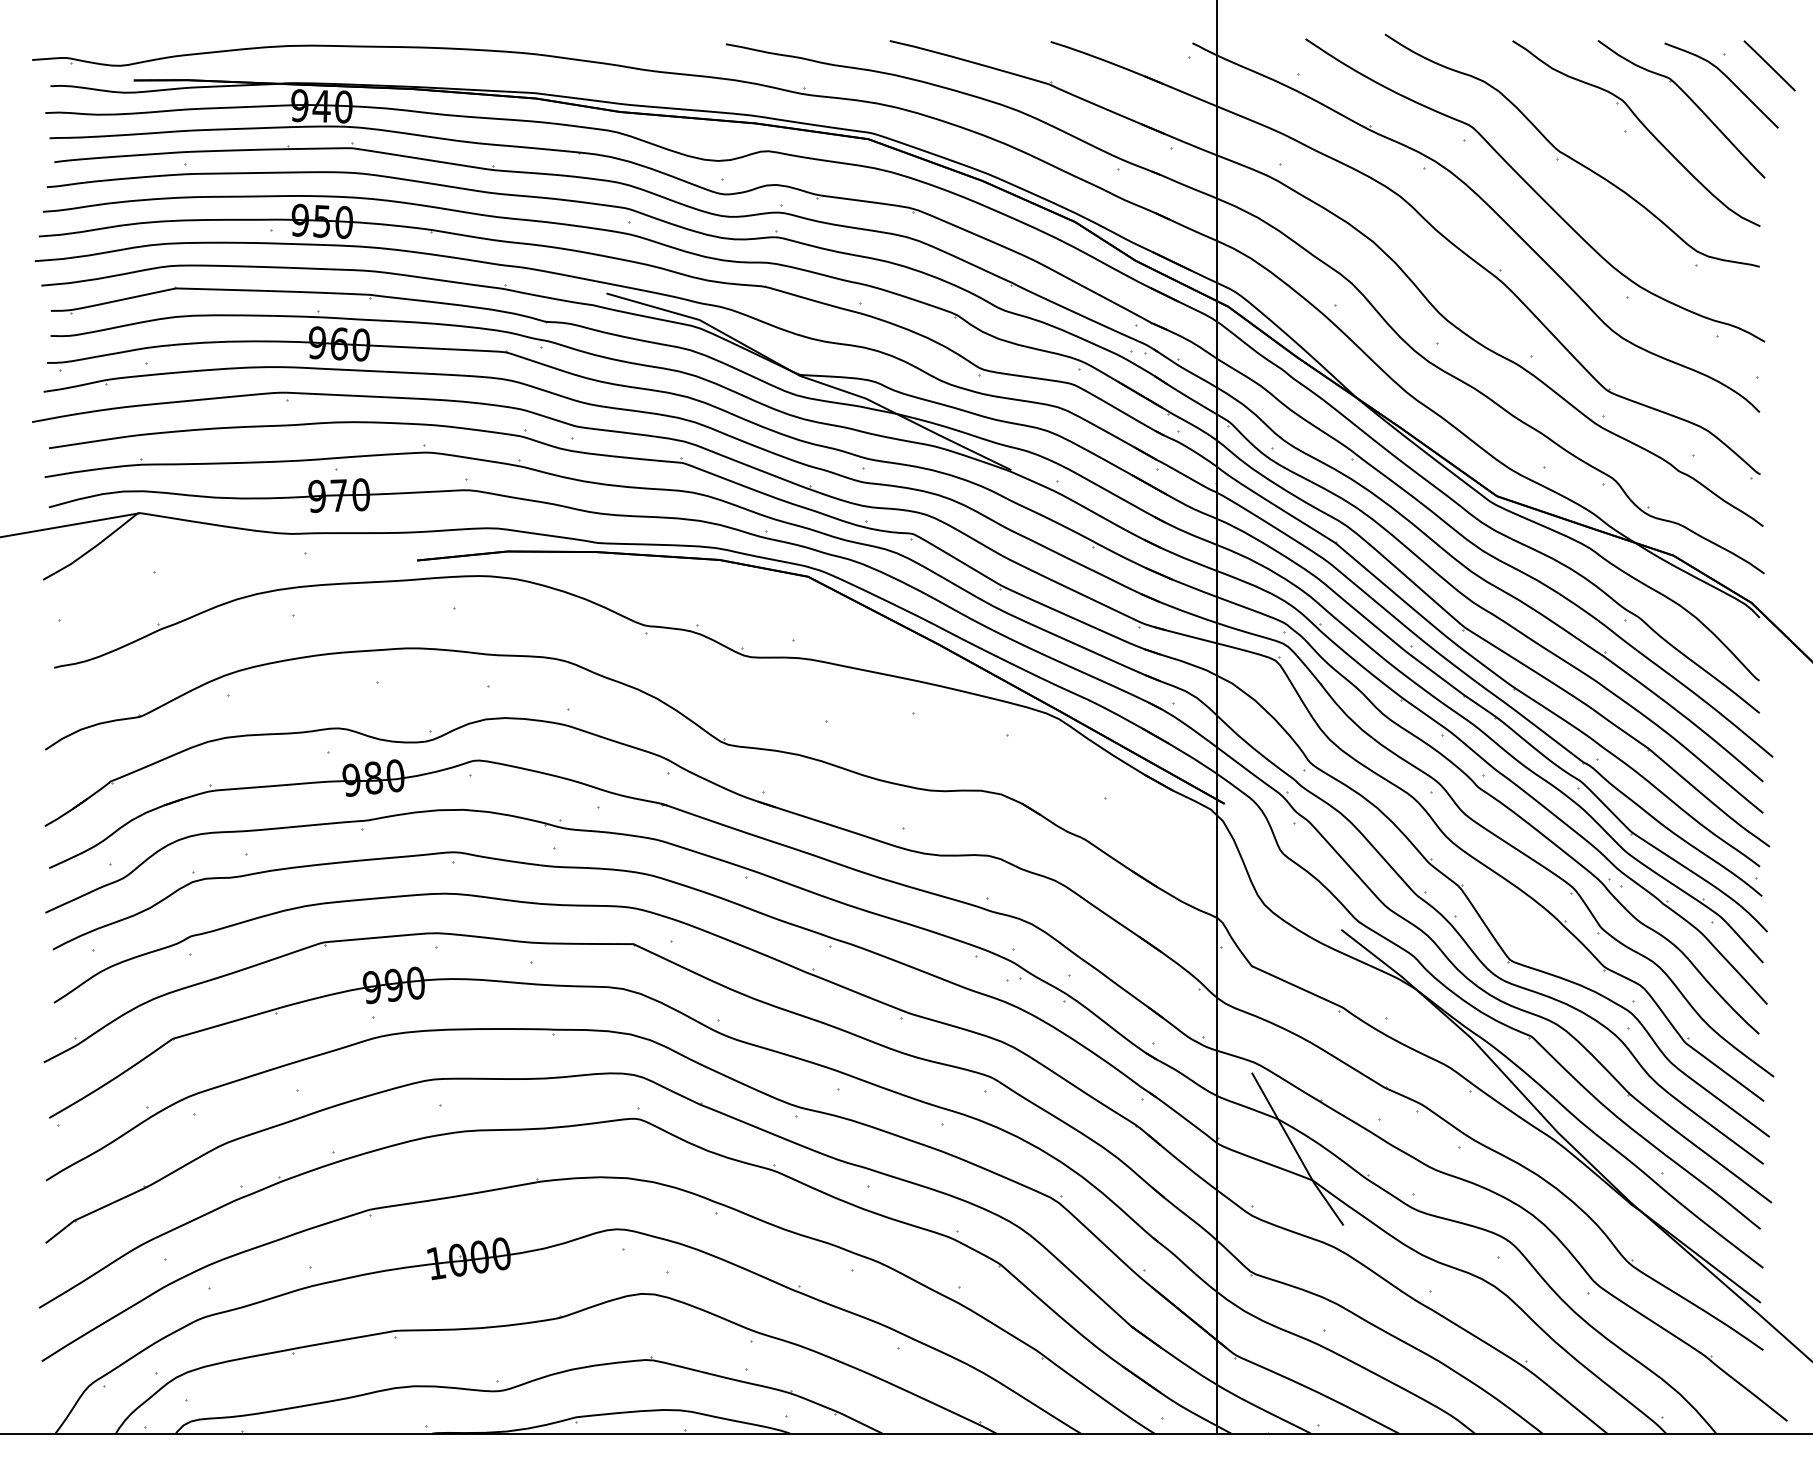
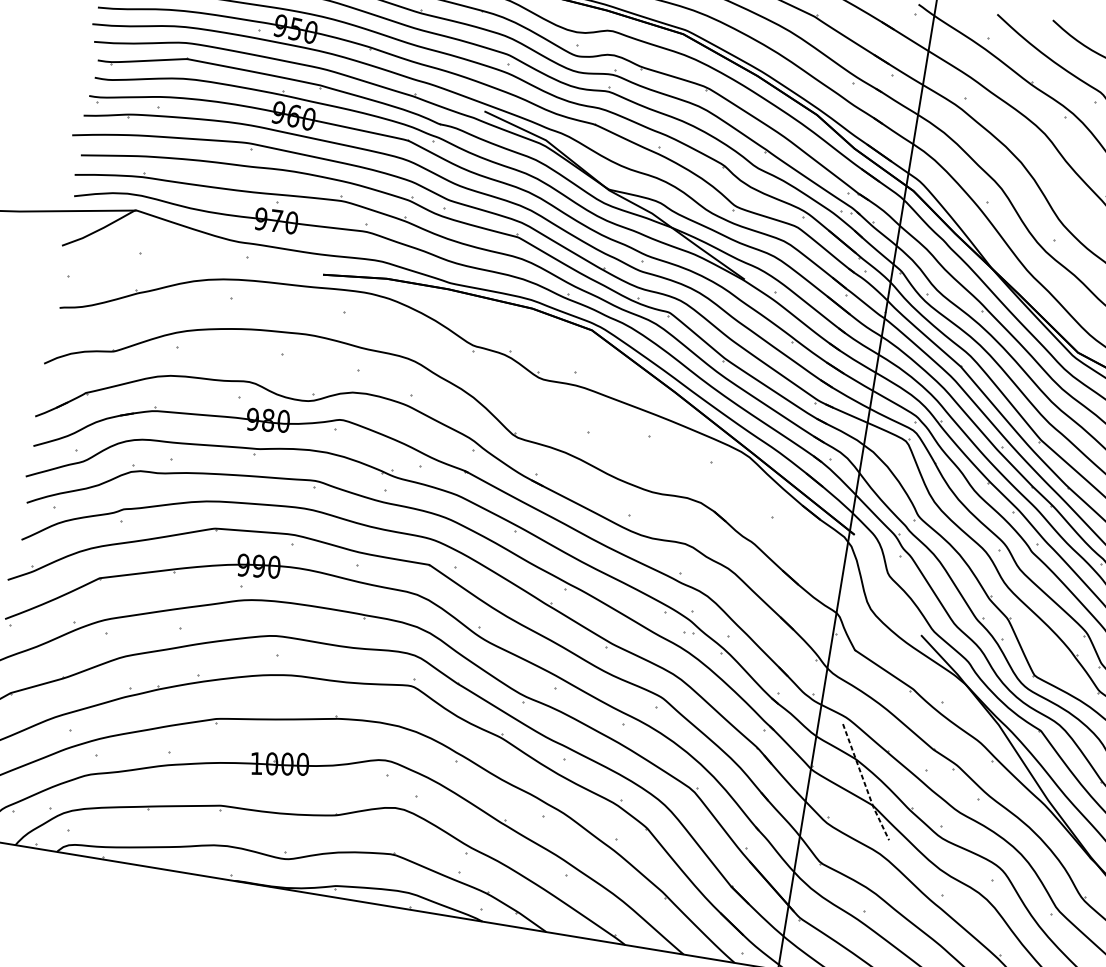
line: (1296, 1151) -> (864, 783), solid -> dashed

